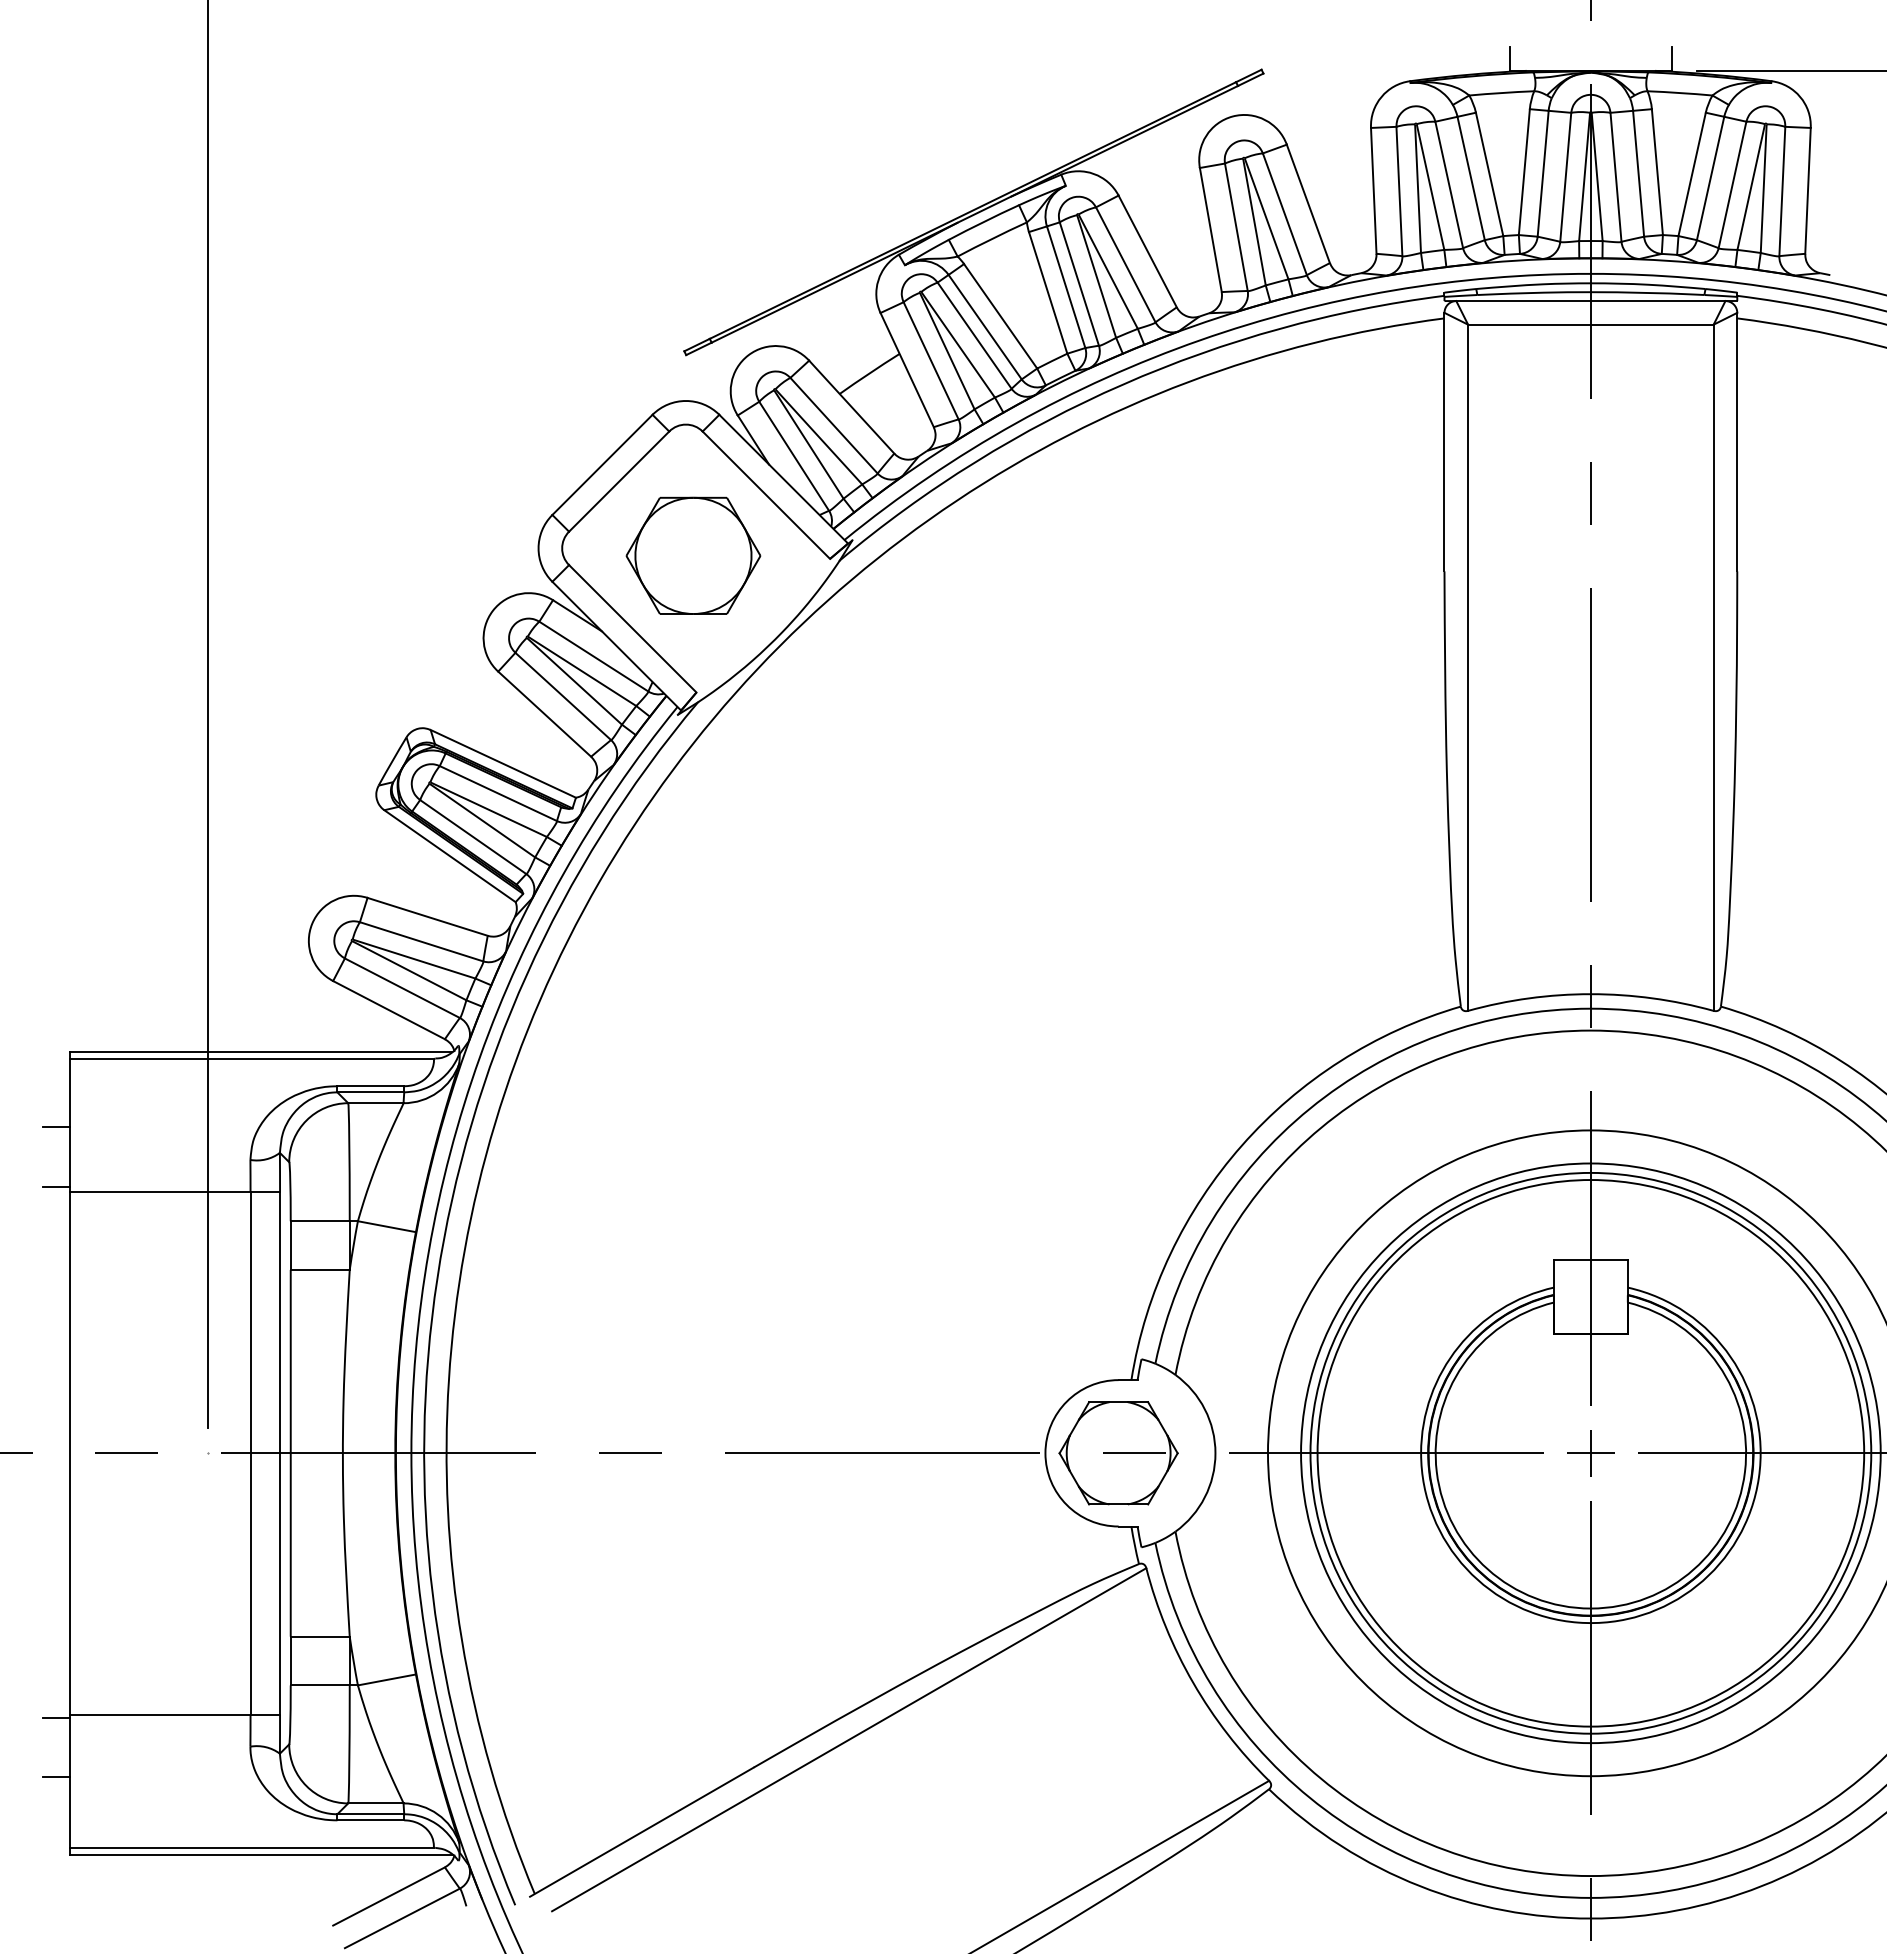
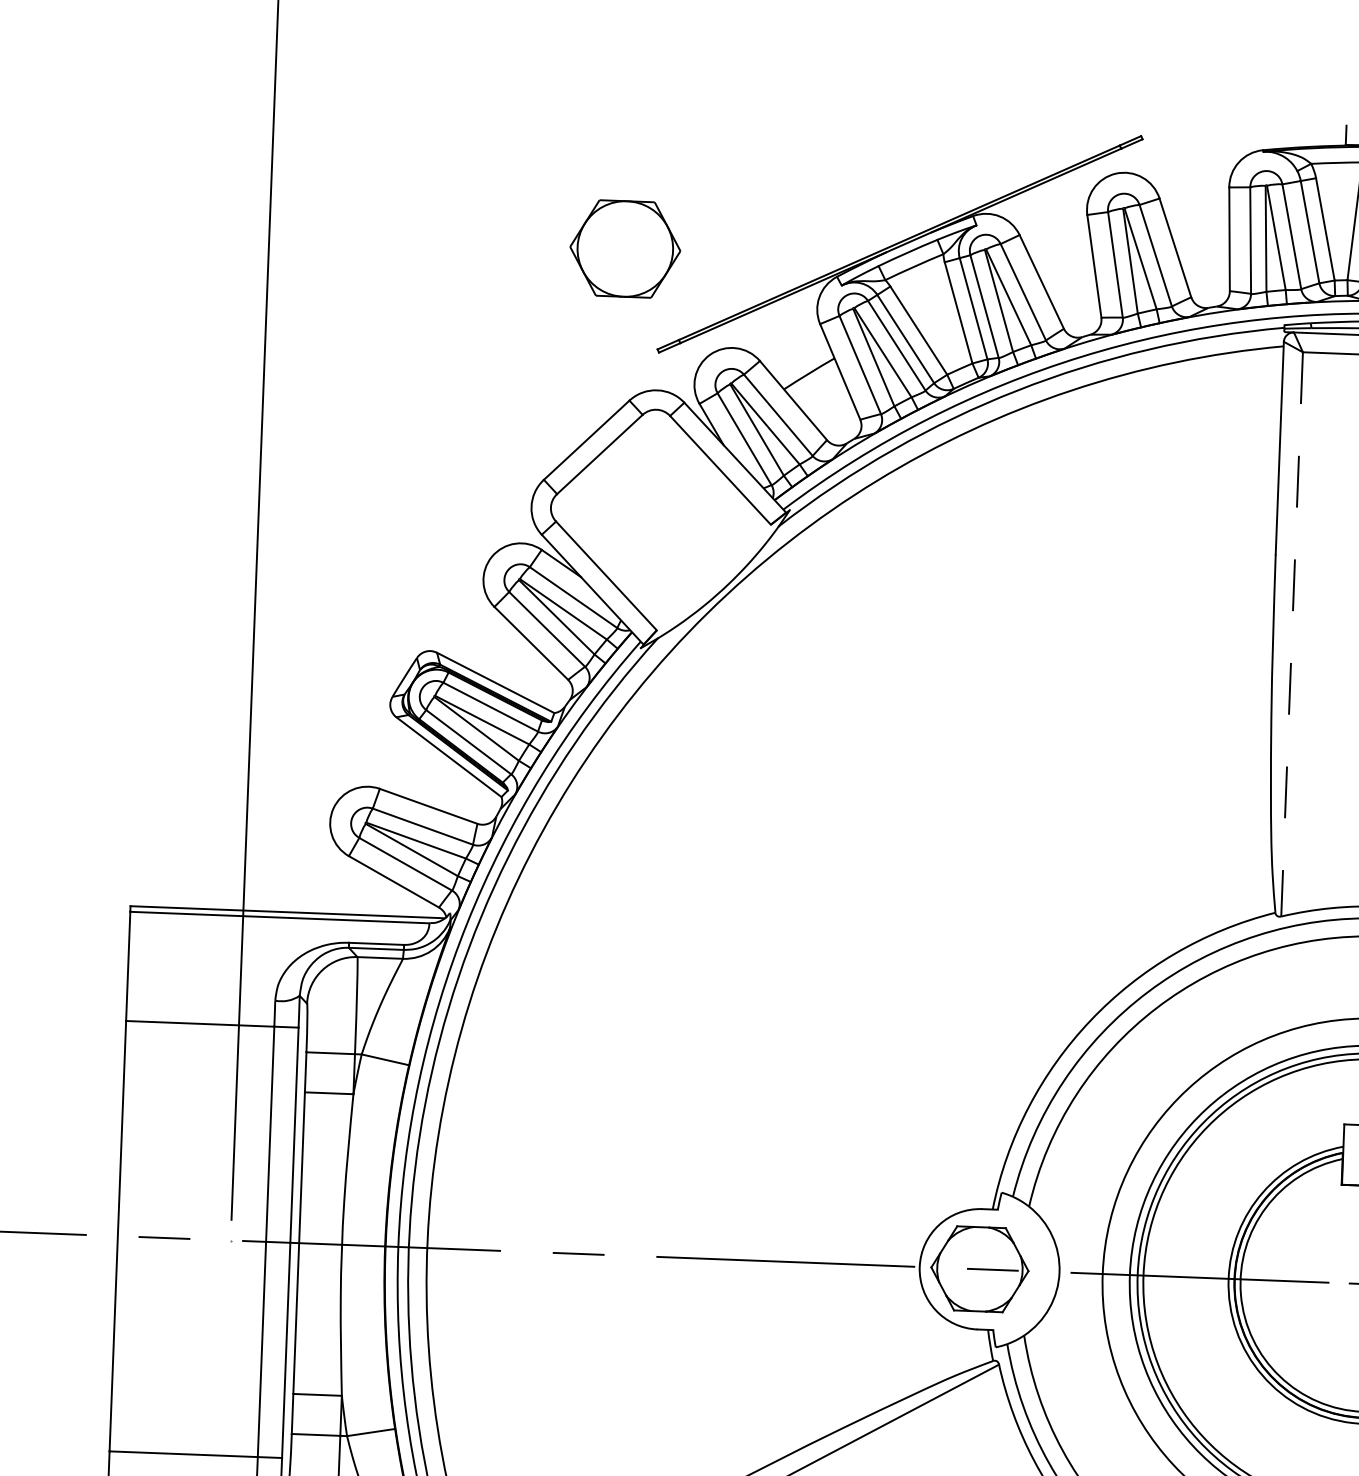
part: (693, 555) -> (625, 248), moved
line: (1468, 668) -> (1292, 635), solid -> dashed
line: (56, 1127) -> (116, 967), removed
line: (56, 1186) -> (114, 1016), removed
line: (56, 1717) -> (98, 1452), removed

